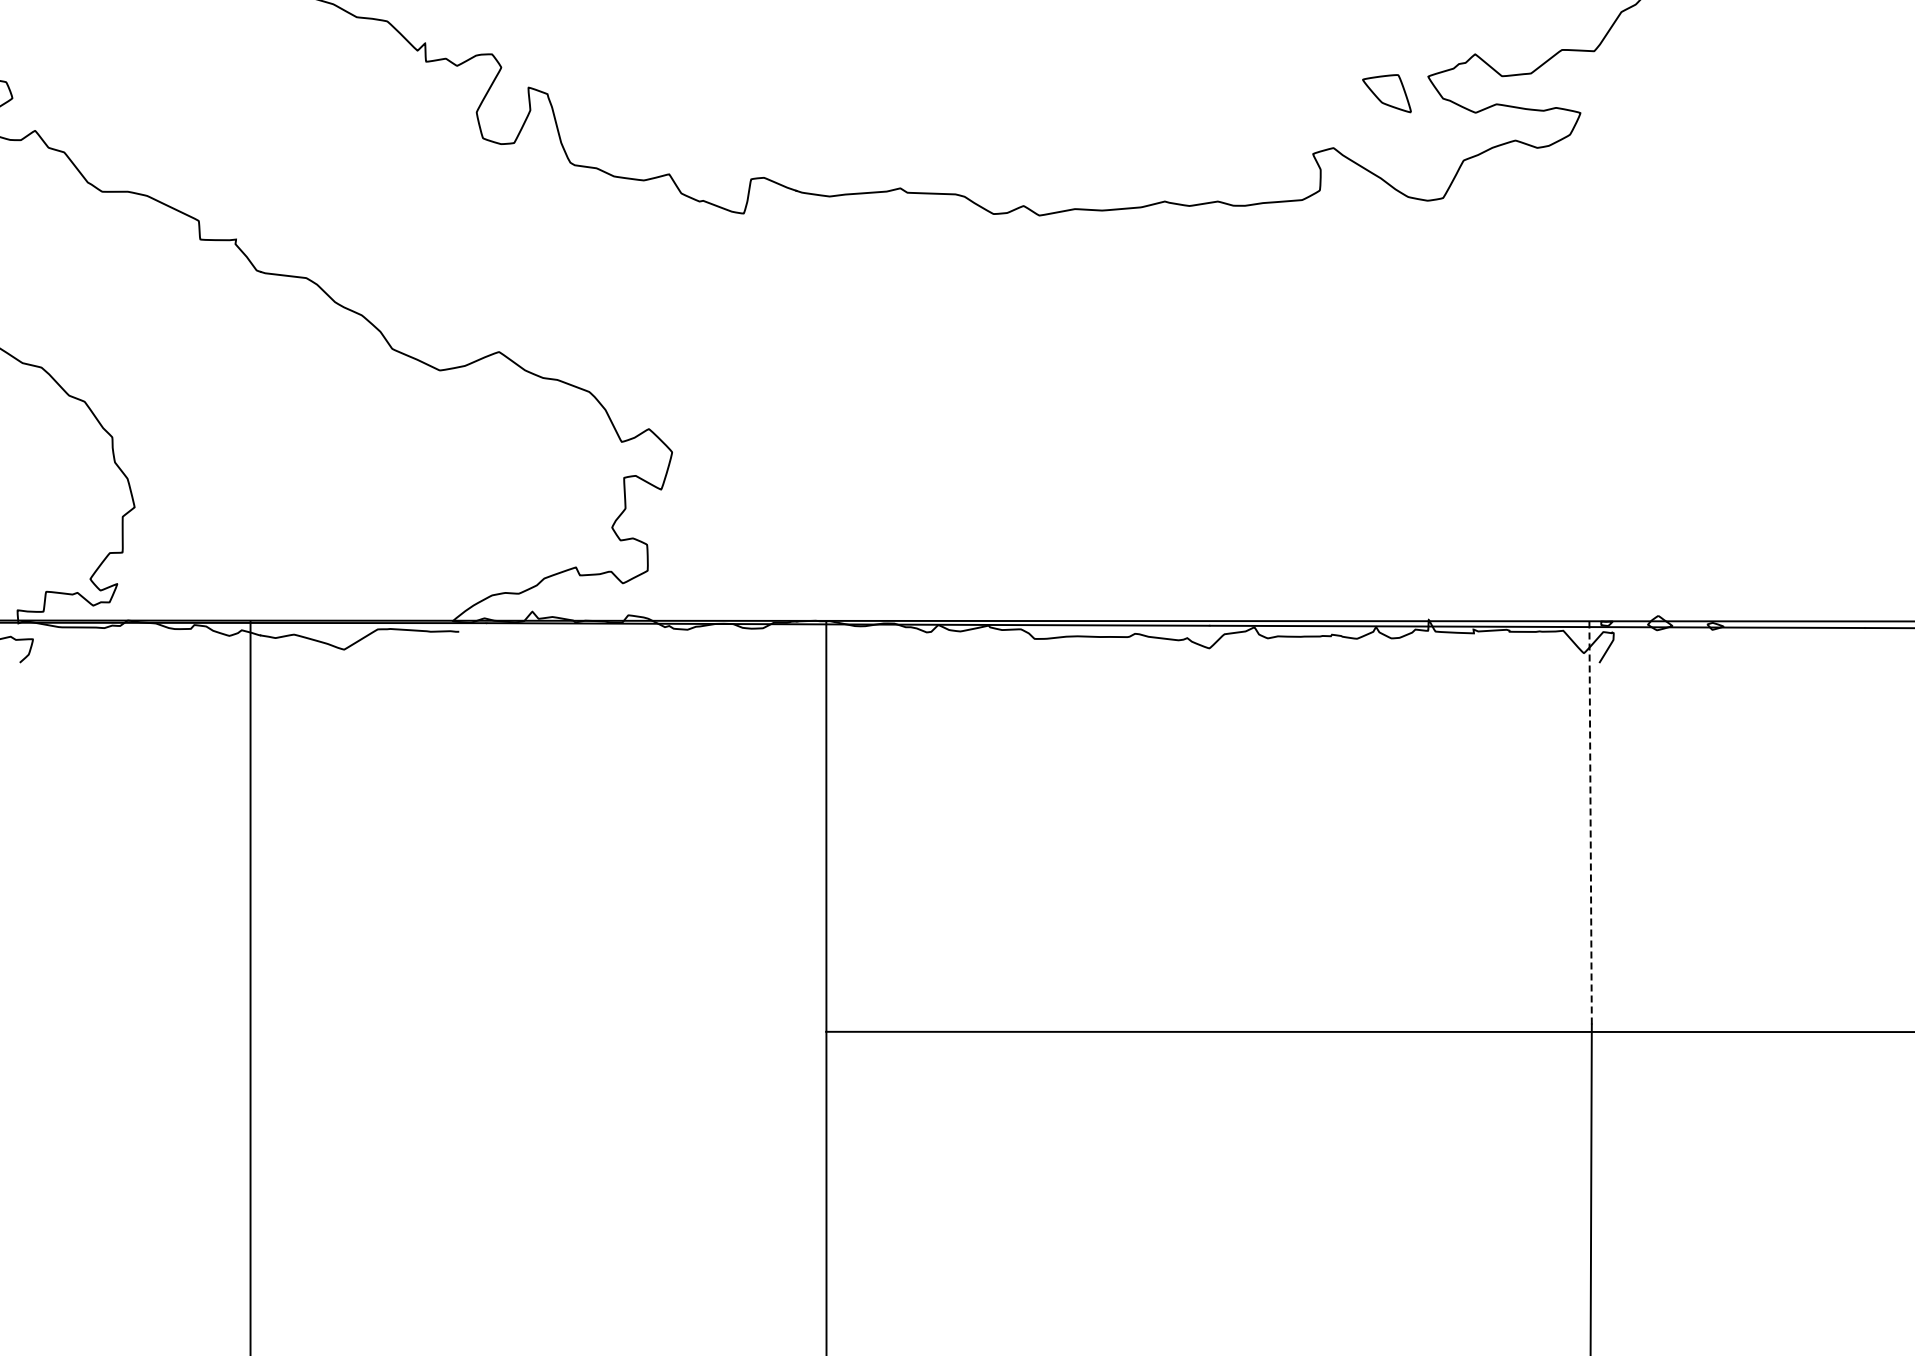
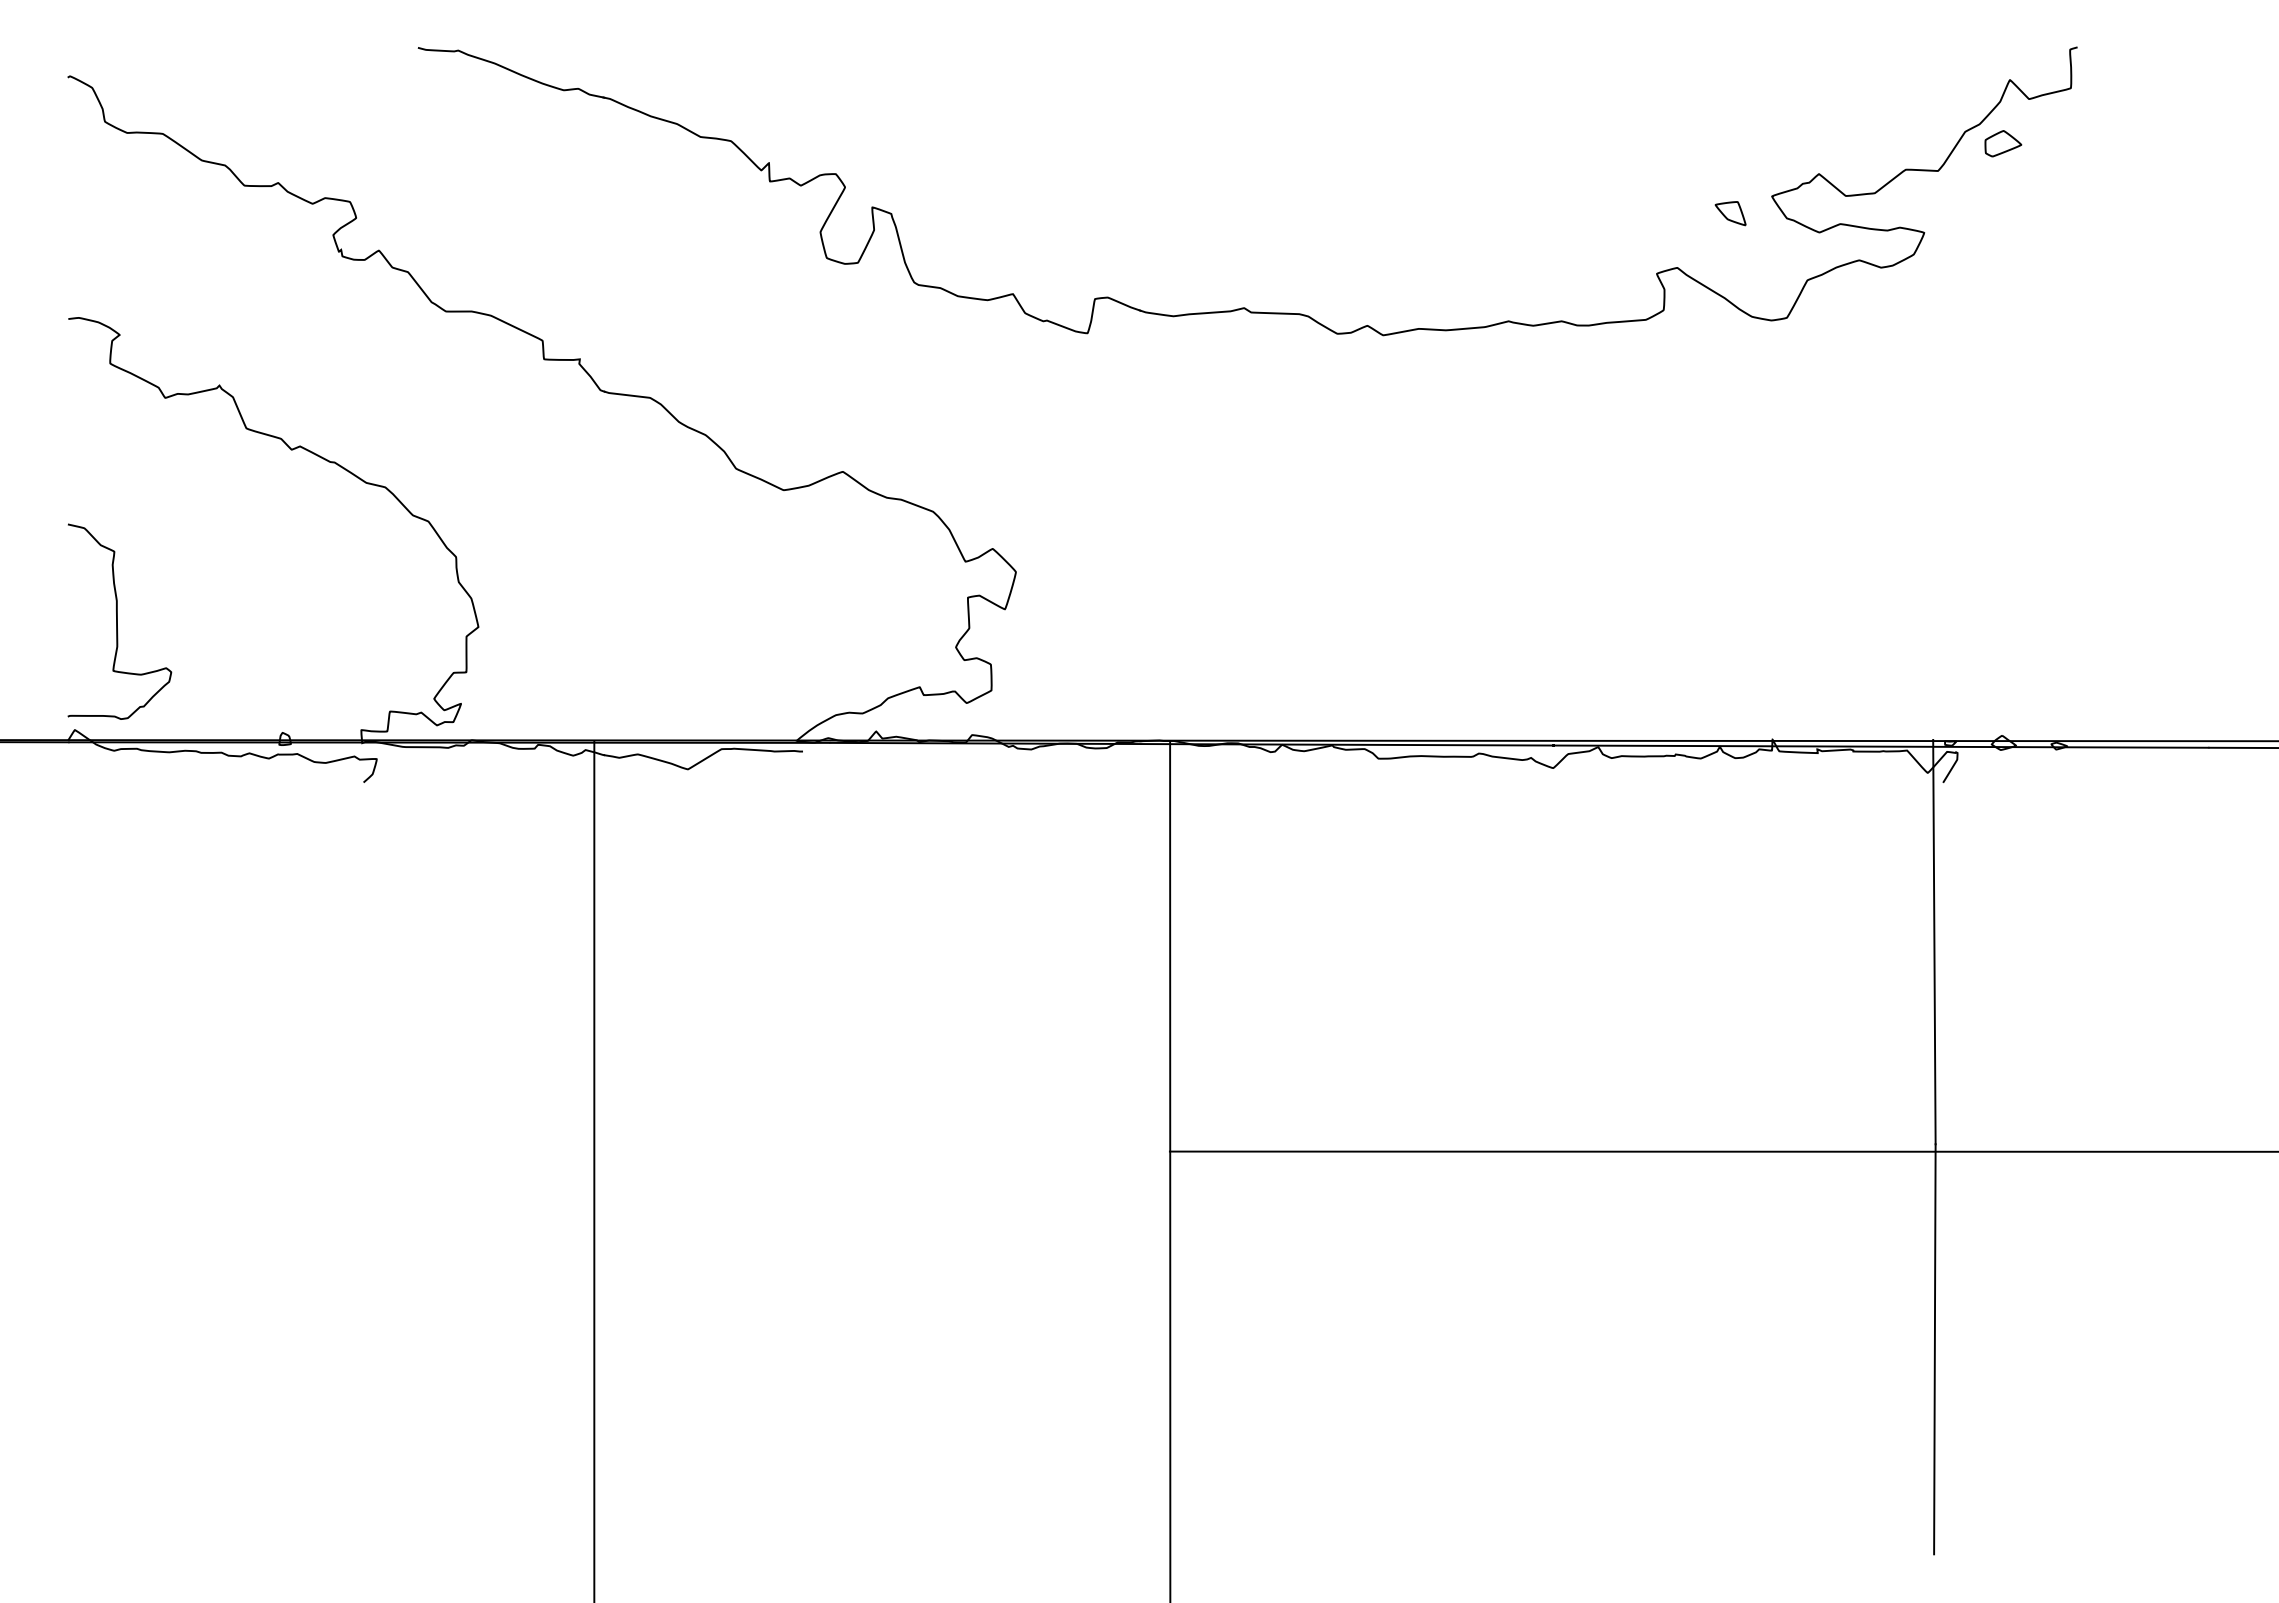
part: (1659, 23) -> (2003, 143), added
part: (1386, 93) -> (1730, 213), size x0.62
line: (1590, 821) -> (1934, 941), dashed -> solid

